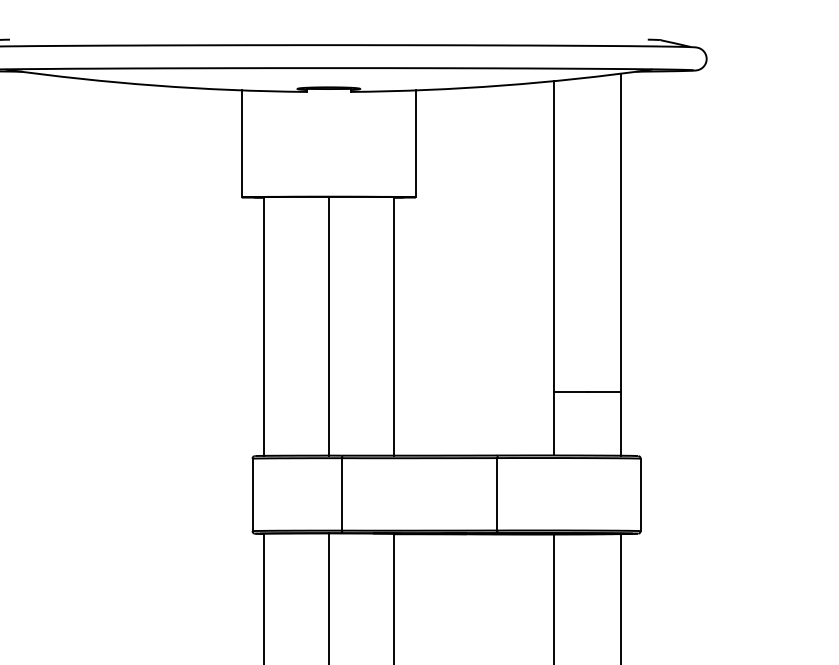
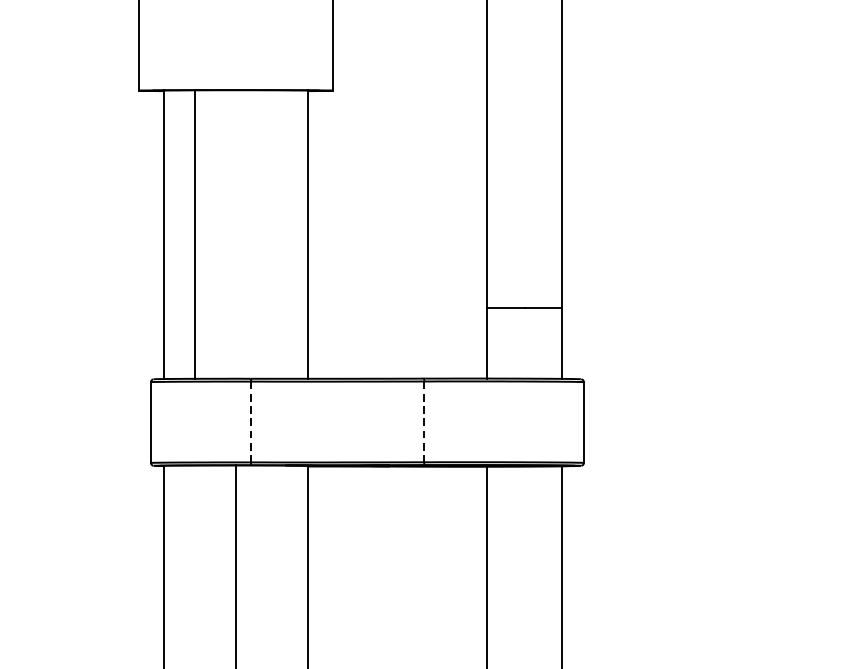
line: (328, 325) -> (194, 233), moved
line: (342, 494) -> (251, 422), solid -> dashed
line: (497, 494) -> (424, 422), solid -> dashed

